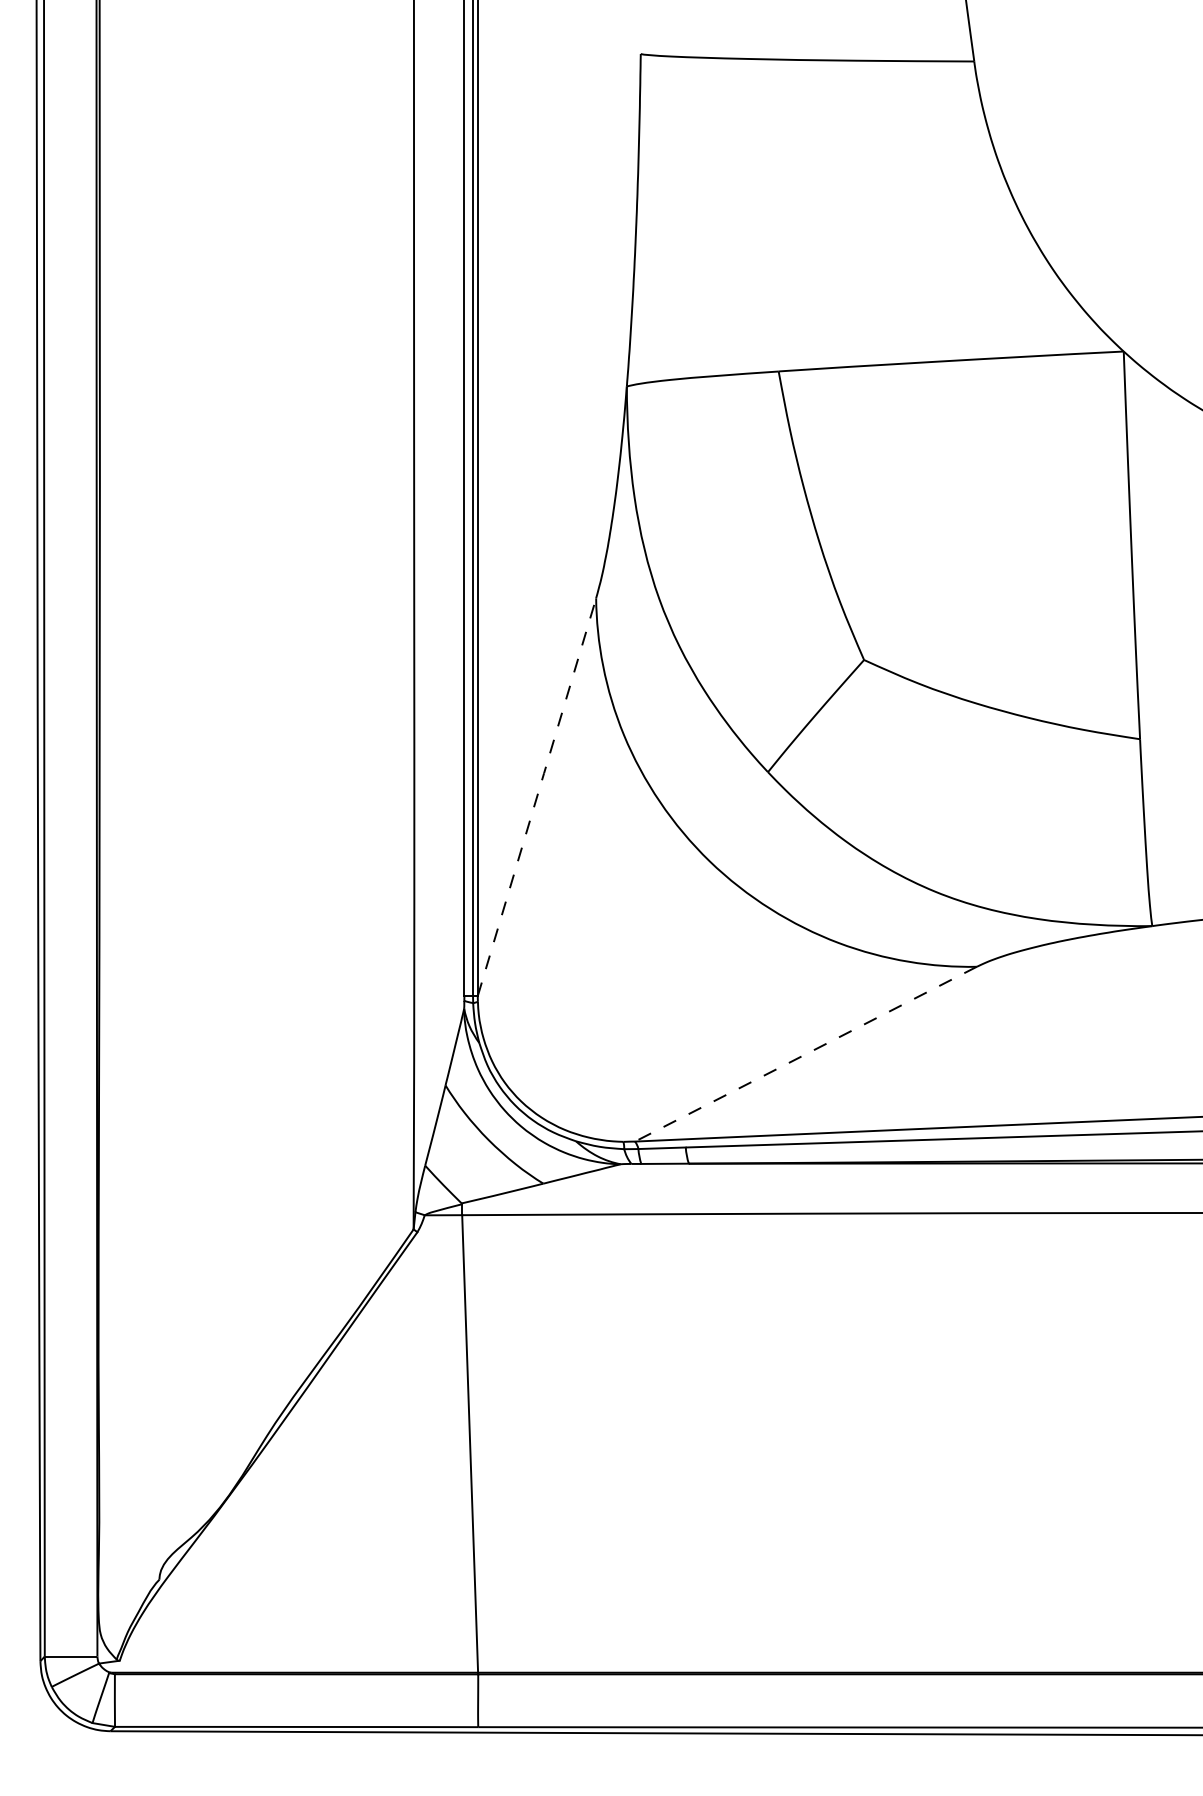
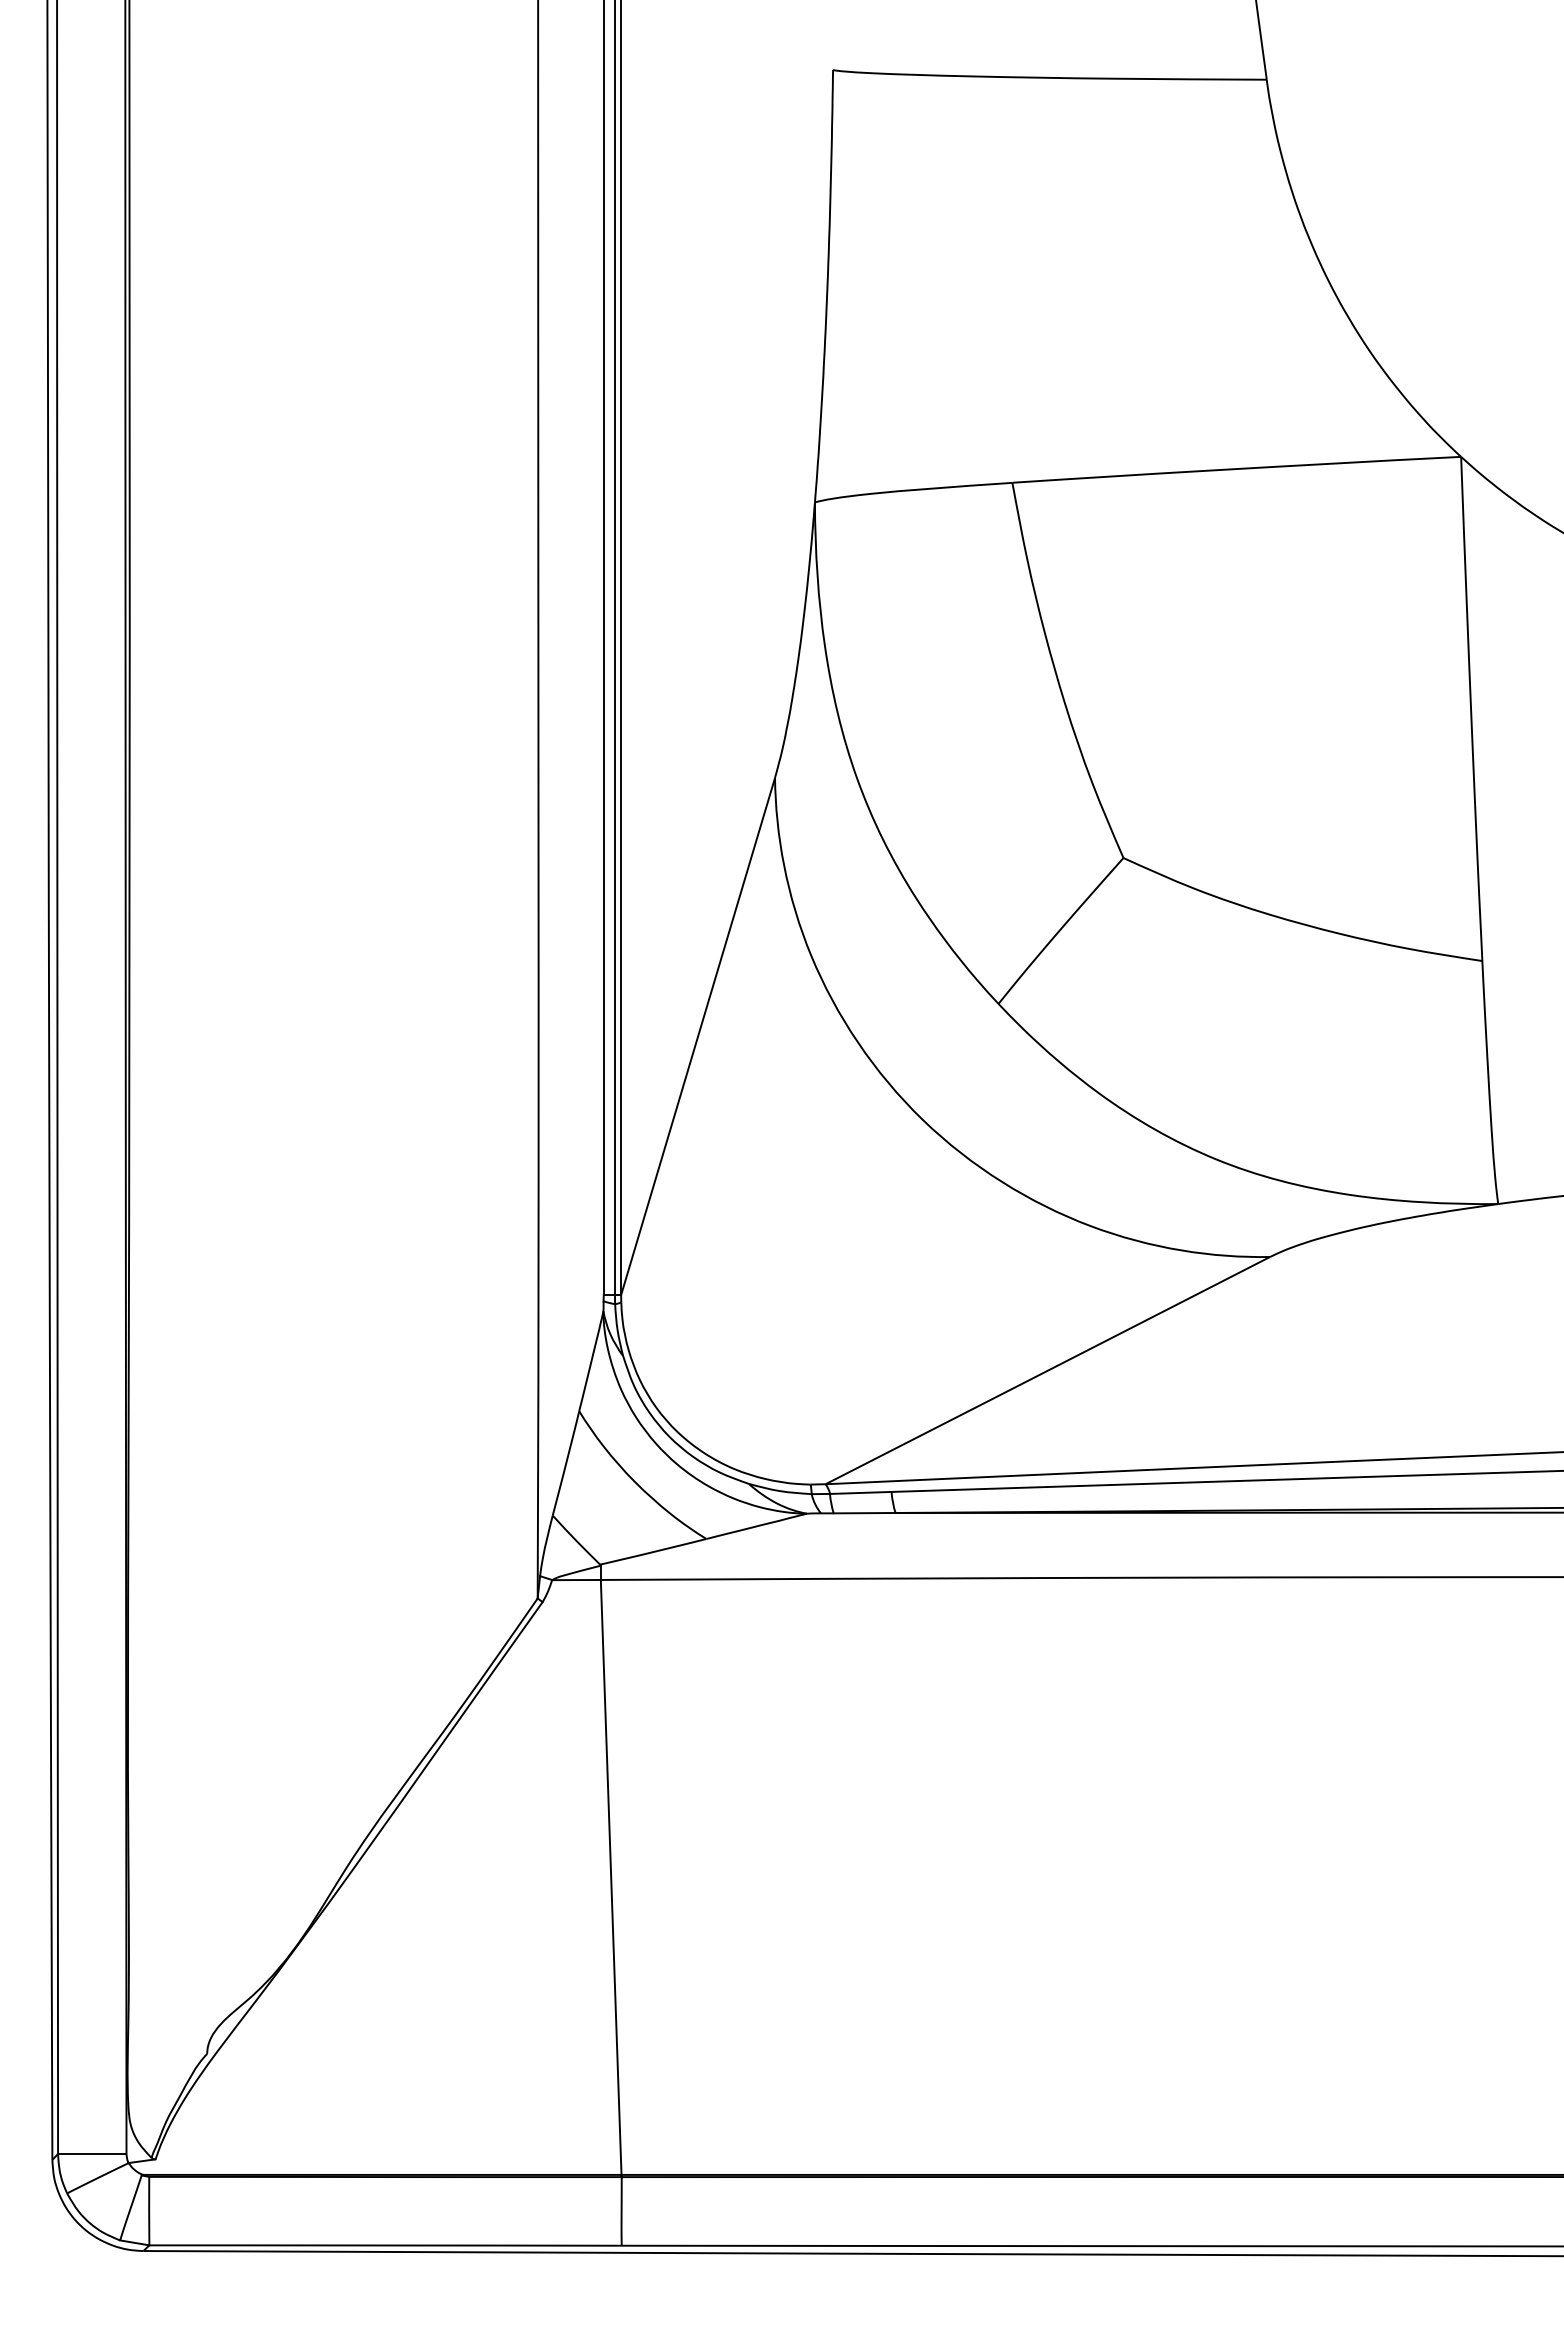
line: (537, 796) -> (698, 1035), dashed -> solid
line: (804, 1054) -> (1046, 1371), dashed -> solid

